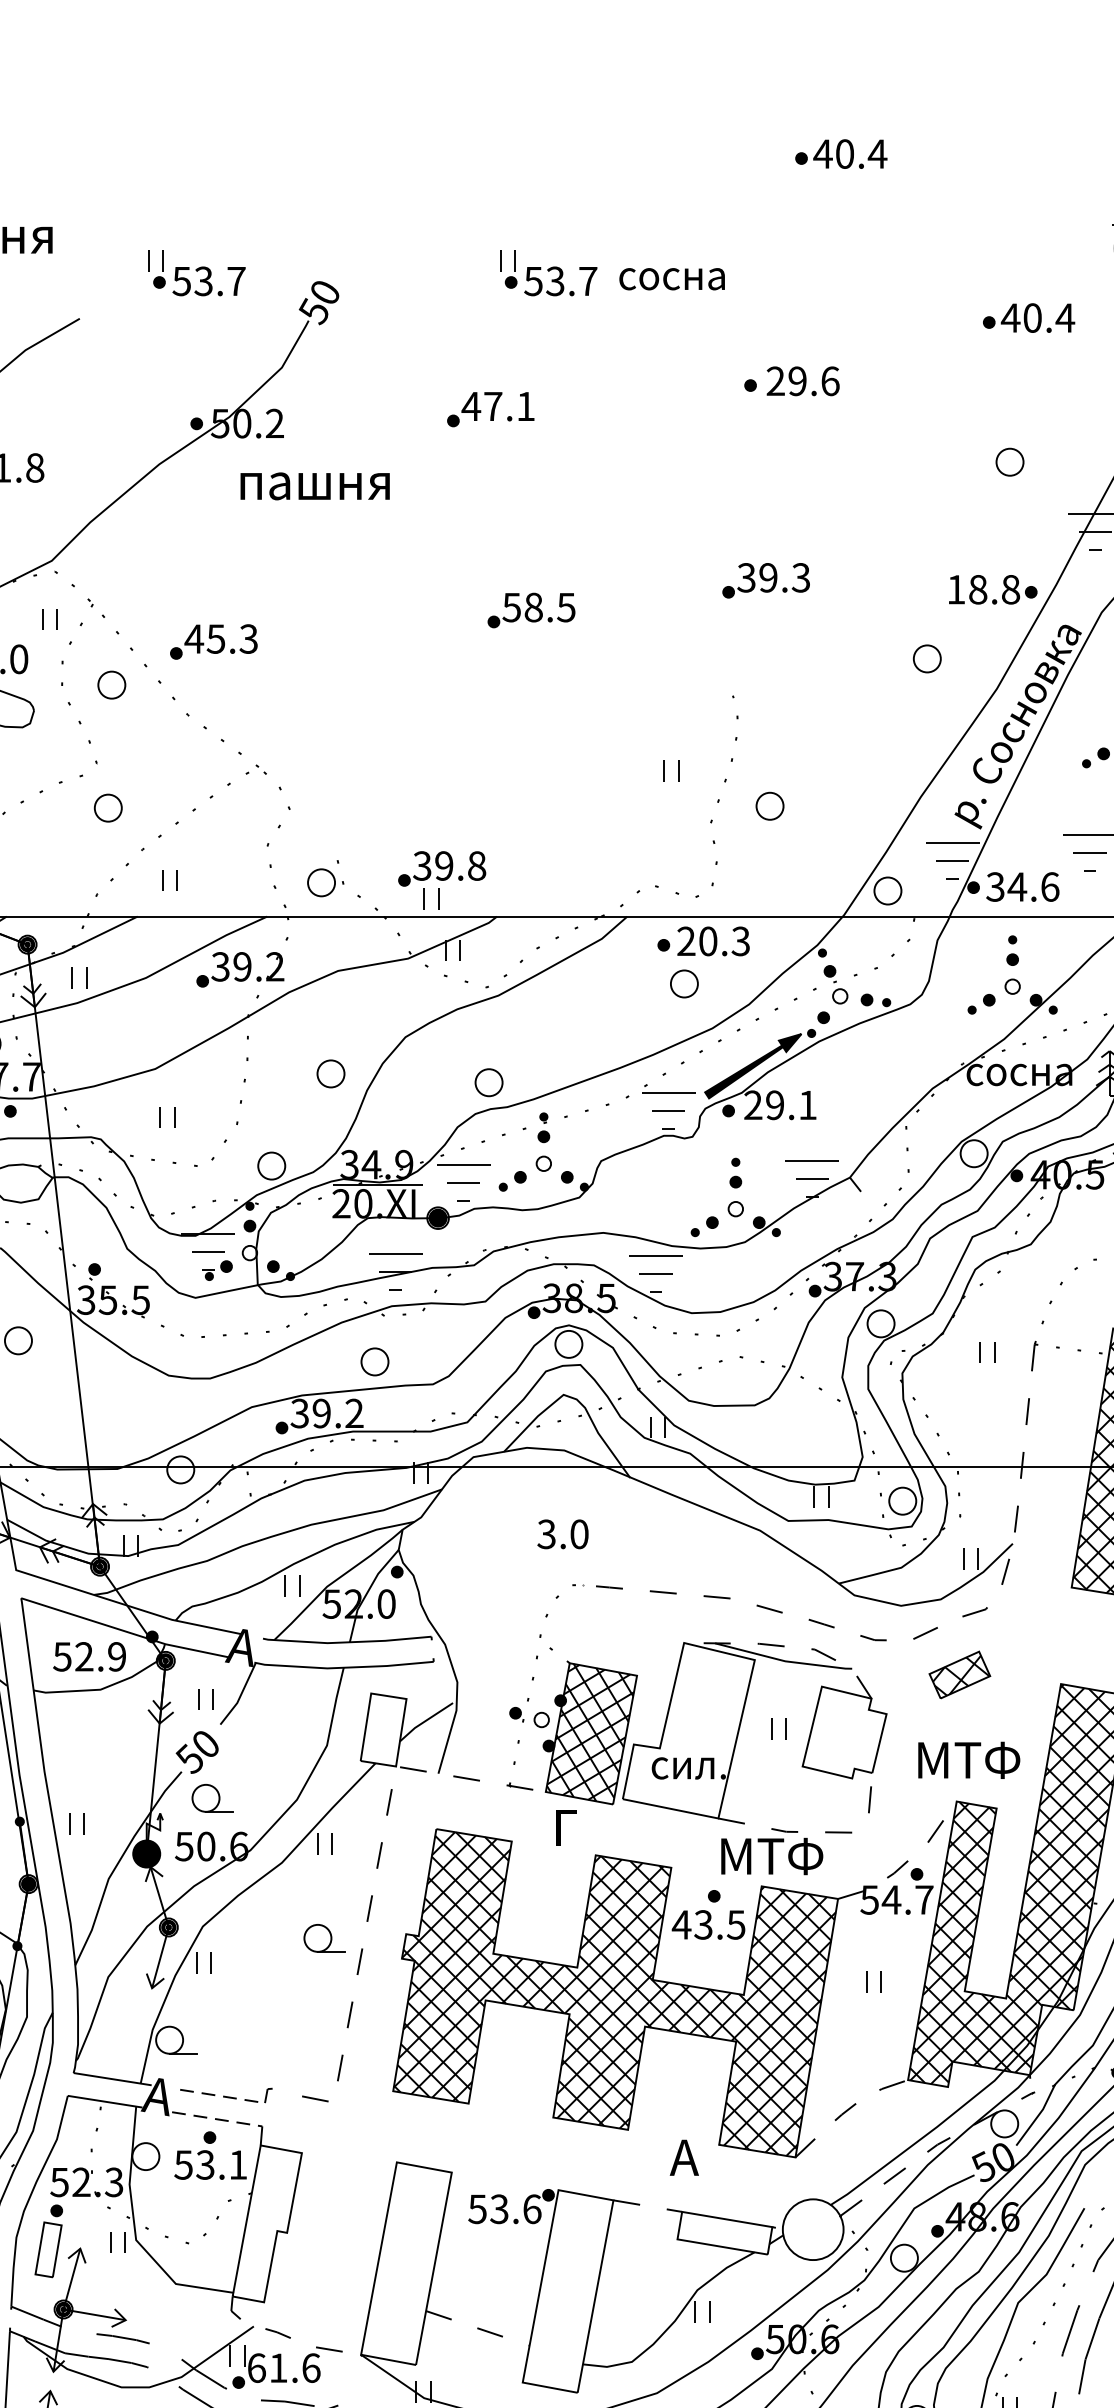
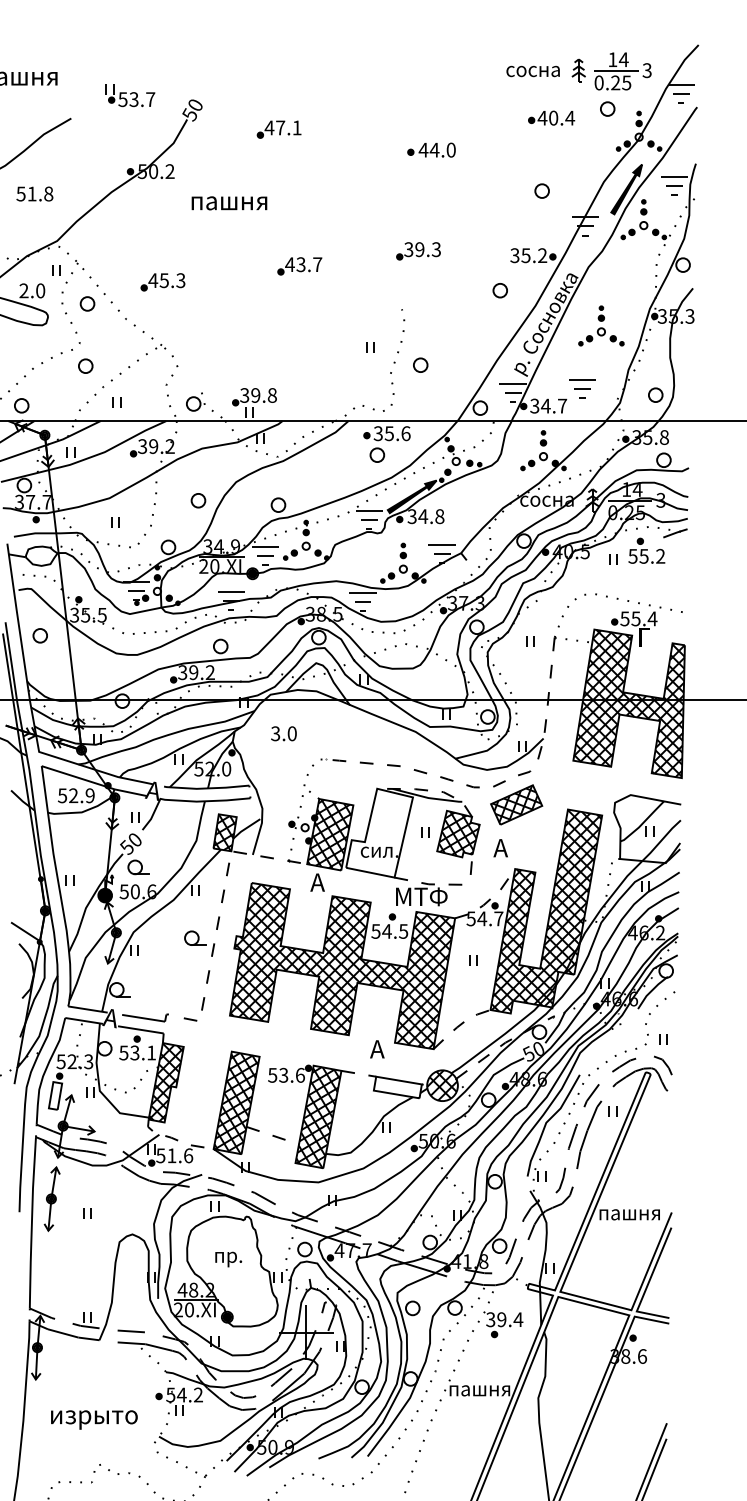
part: (840, 152) -> (456, 34), removed
part: (1081, 223) -> (578, 70), added
part: (548, 273) -> (308, 95), removed
text: (670, 279) -> (532, 71), moved
text: (801, 379) -> (436, 149), 29.6 -> 44.0
part: (489, 409) -> (278, 129), moved
text: (315, 486) -> (229, 203), moved
text: (983, 589) -> (528, 255), 18.8 -> 35.2
text: (538, 607) -> (303, 264), 58.5 -> 43.7
part: (212, 642) -> (162, 282), moved
text: (1050, 885) -> (562, 405), 34.6 -> 34.7
text: (712, 941) -> (391, 433), 20.3 -> 35.6
text: (779, 1105) -> (425, 516), 29.1 -> 34.8
text: (562, 1533) -> (283, 733), moved
part: (959, 1674) -> (516, 804), size x1.67
hatch: (382, 1729) -> (224, 832), added
hatch: (846, 1731) -> (459, 833), added
text: (967, 1759) -> (520, 847), МТФ -> А
text: (566, 1828) -> (317, 882), Г -> А
text: (692, 1924) -> (381, 931), 43.5 -> 54.5
line: (222, 2096) -> (143, 1018), dashed -> solid
line: (218, 2118) -> (141, 1029), dashed -> solid
hatch: (267, 2223) -> (166, 1082), added
hatch: (813, 2229) -> (442, 1085), added
hatch: (406, 2264) -> (236, 1103), added
hatch: (568, 2292) -> (318, 1117), added
text: (255, 2367) -> (160, 1155), 61.6 -> 51.6

